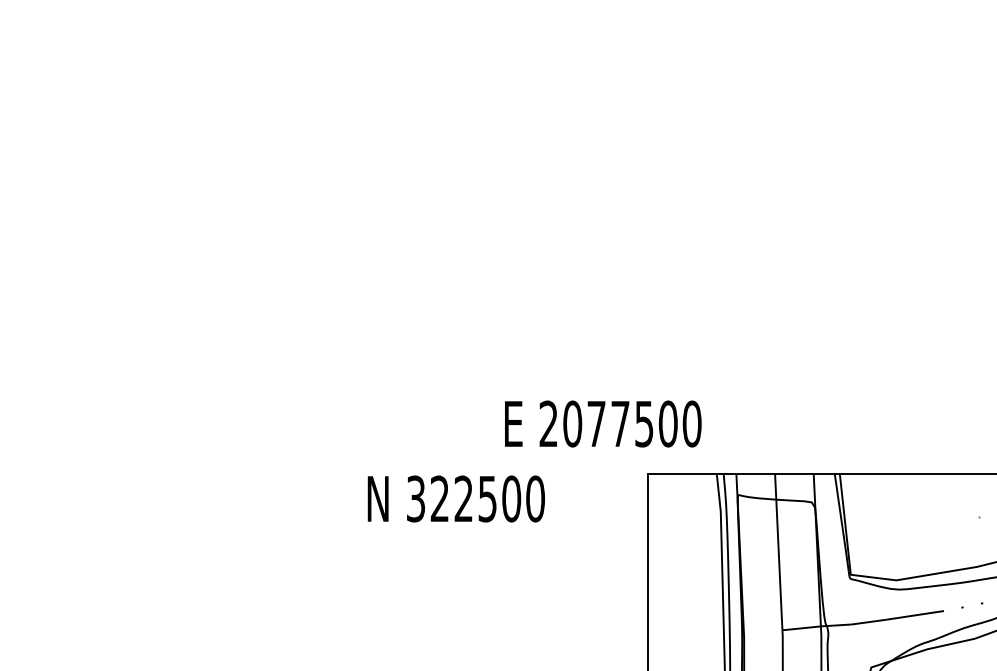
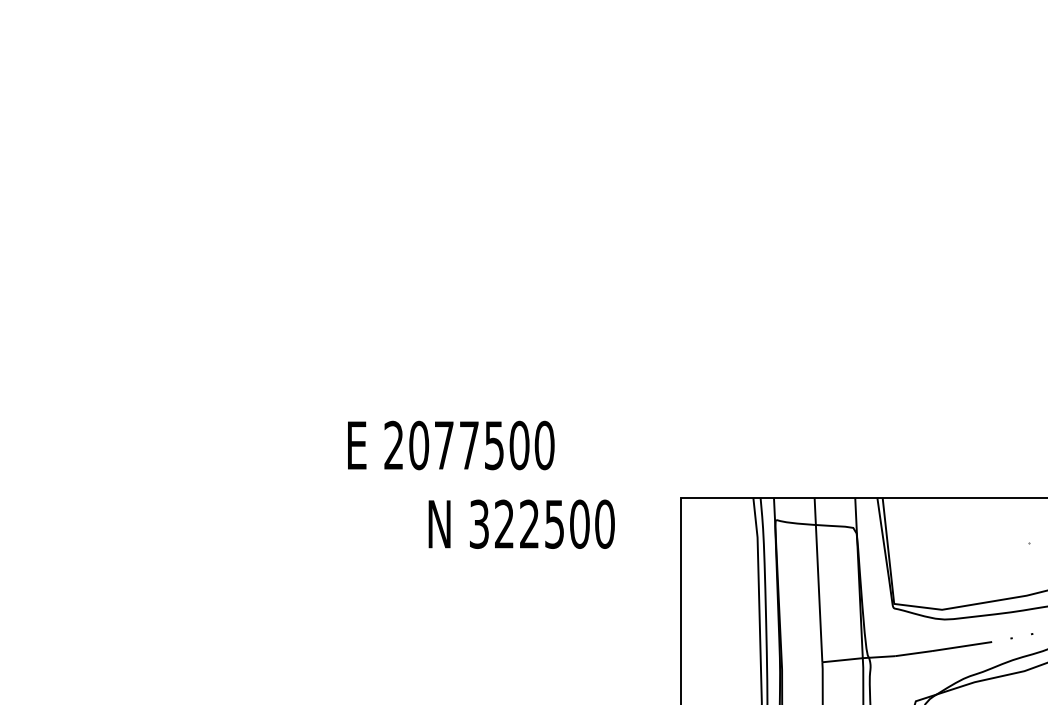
text: (603, 423) -> (451, 444), moved
text: (455, 498) -> (520, 523), moved

